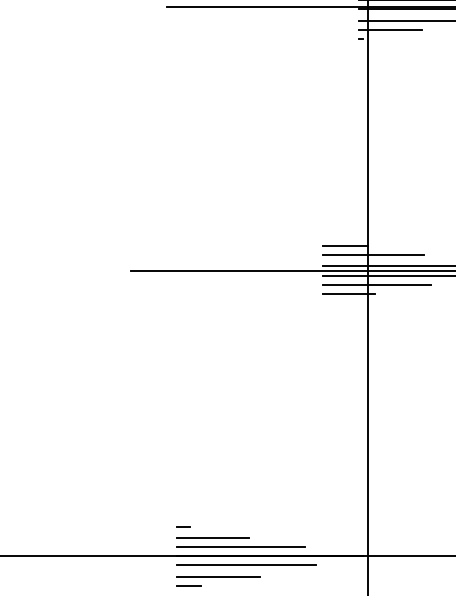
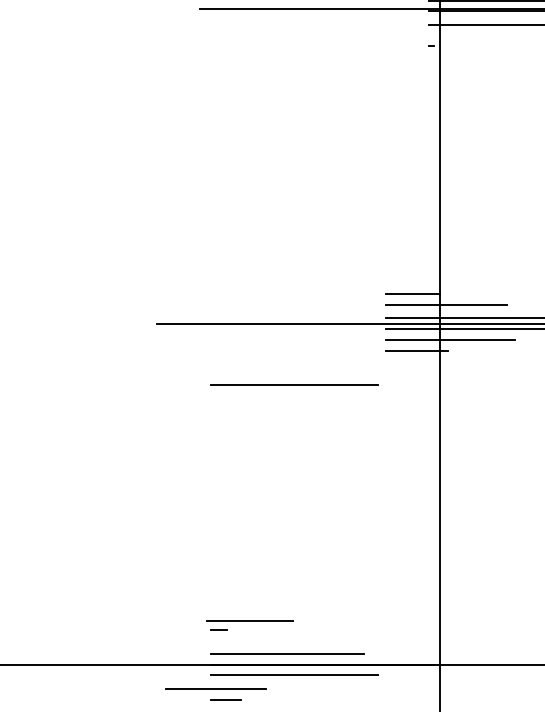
line: (390, 29) -> (466, 35), removed
line: (246, 321) -> (294, 384), added
line: (212, 537) -> (249, 620), moved
line: (217, 576) -> (215, 688), moved

